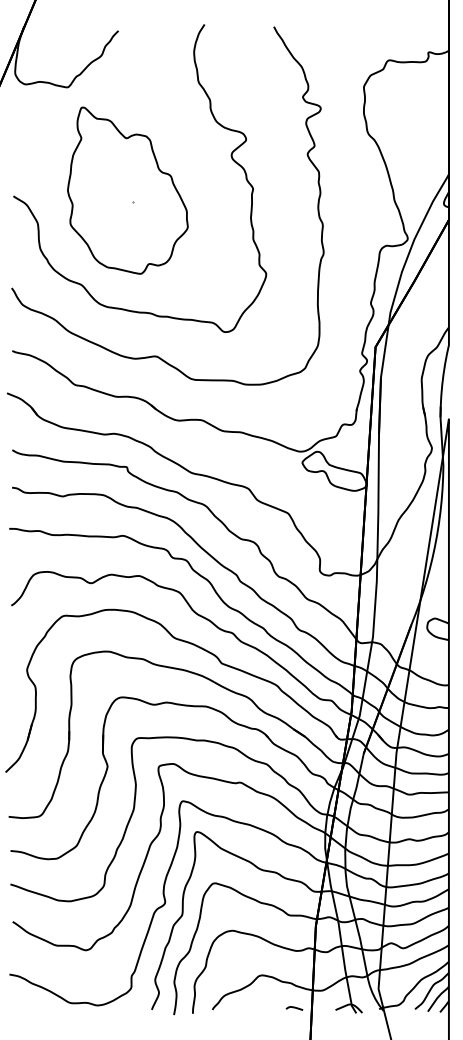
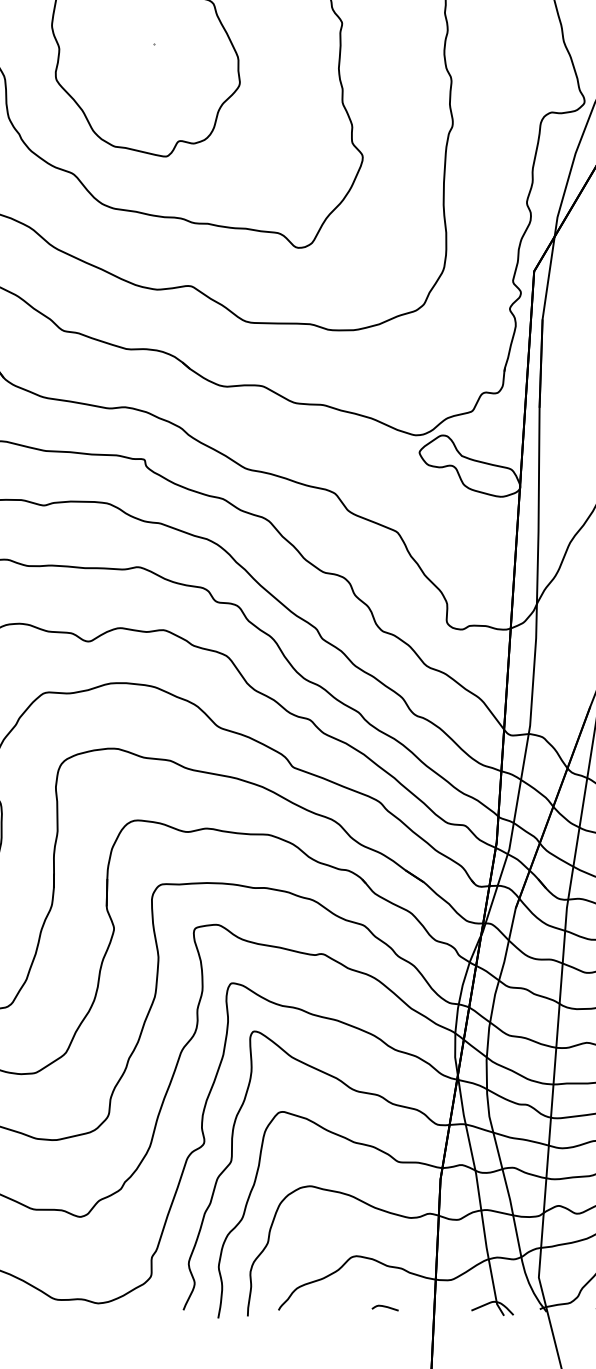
curve: (294, 1008) -> (385, 1308), moved

